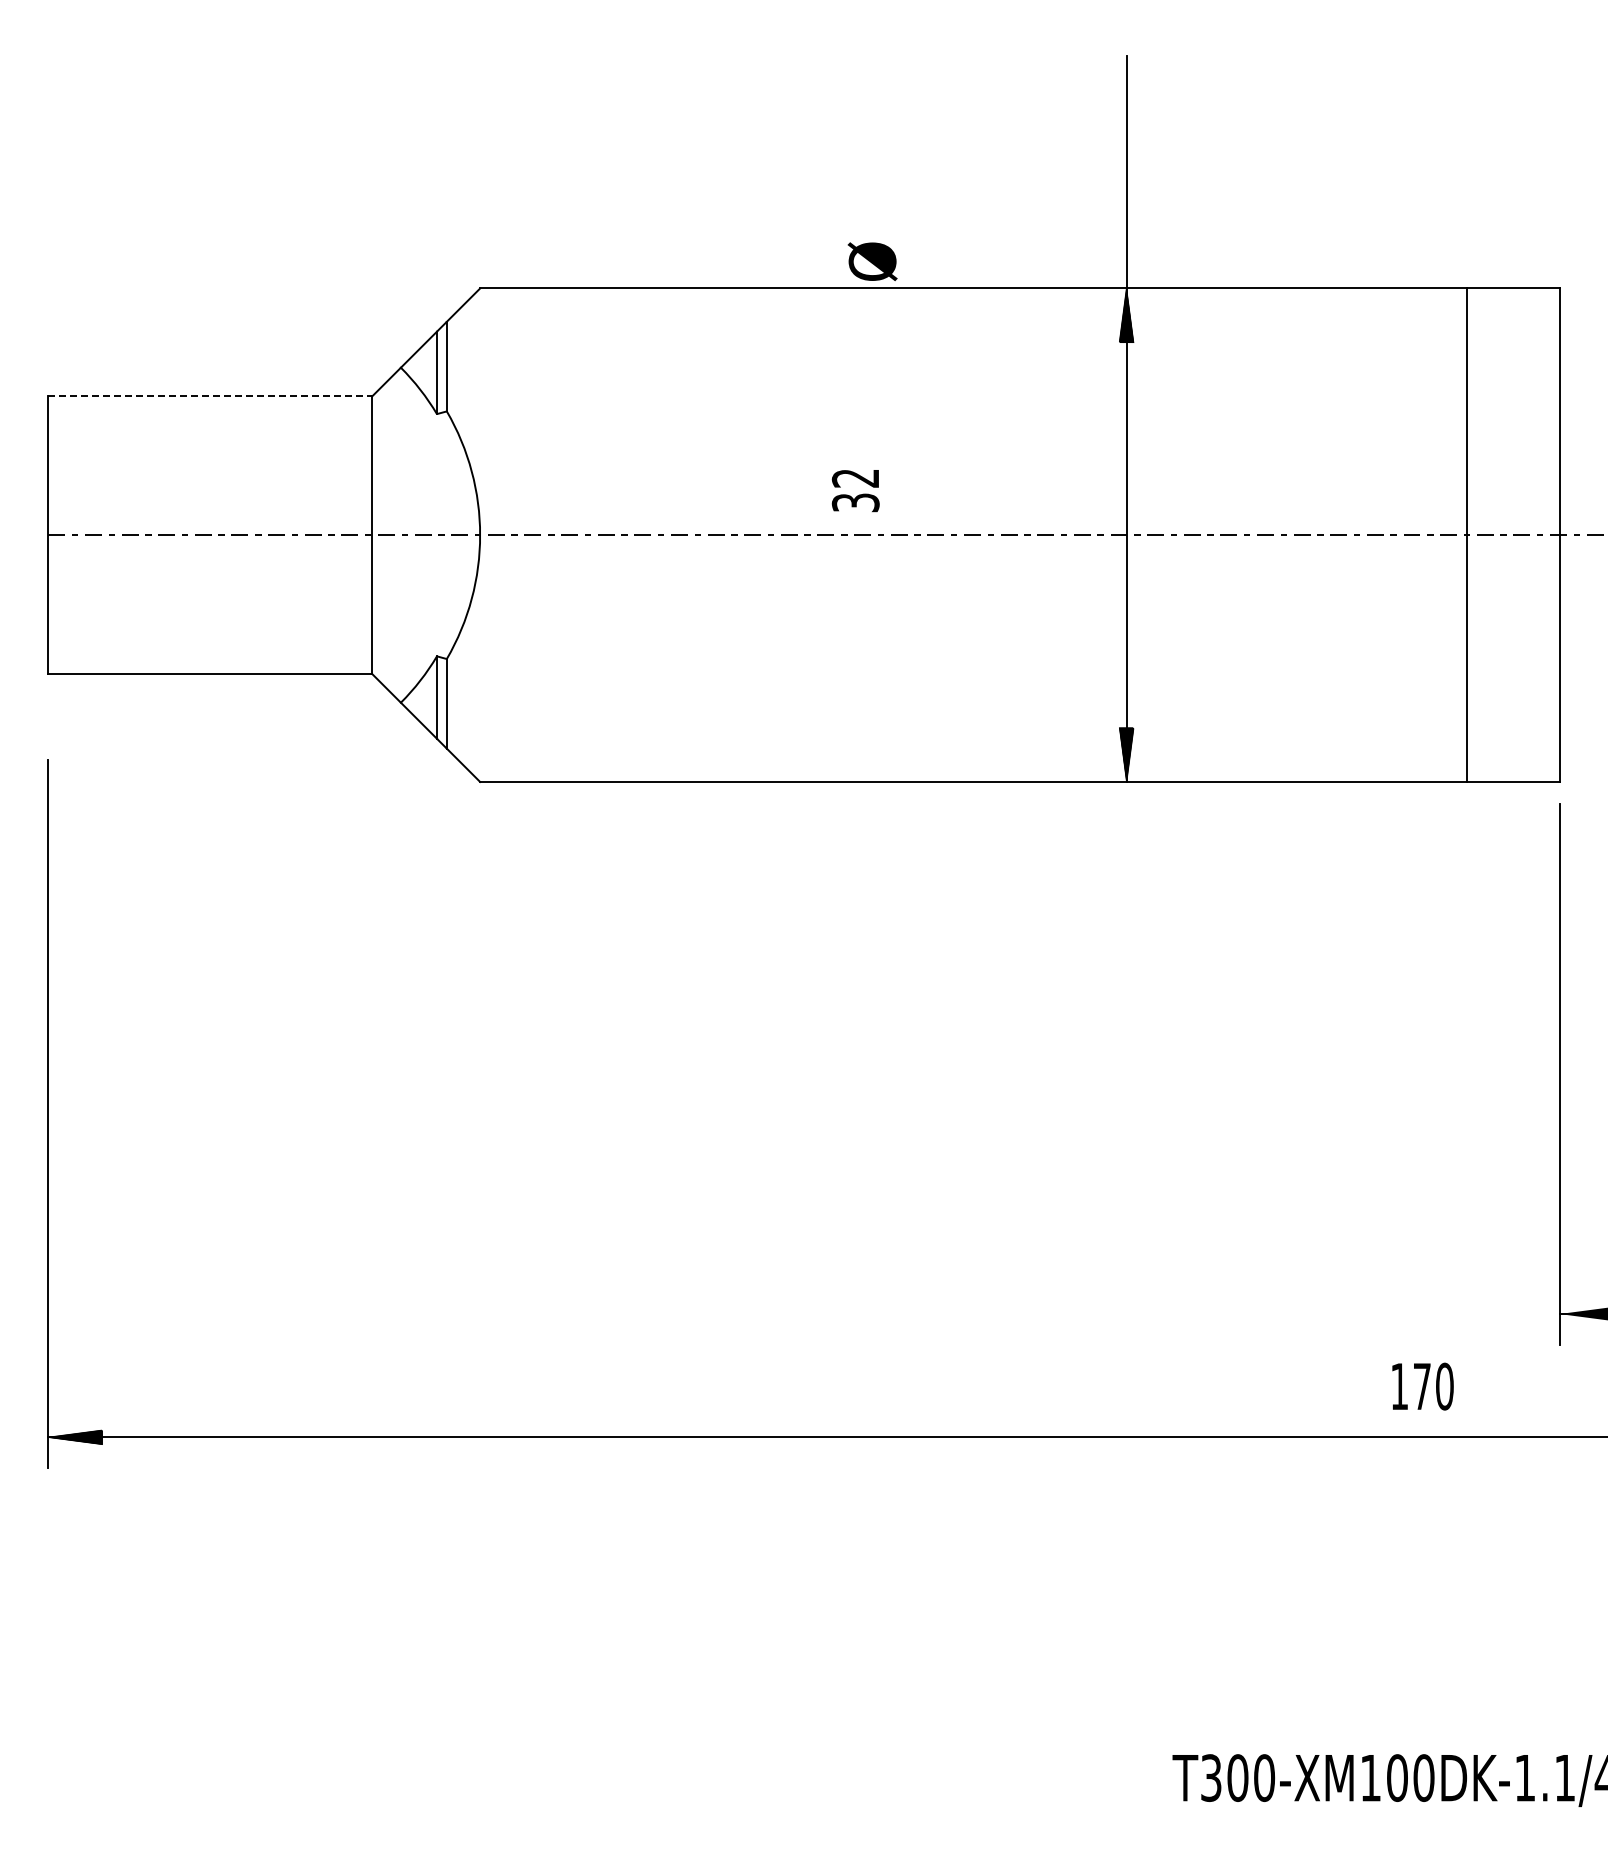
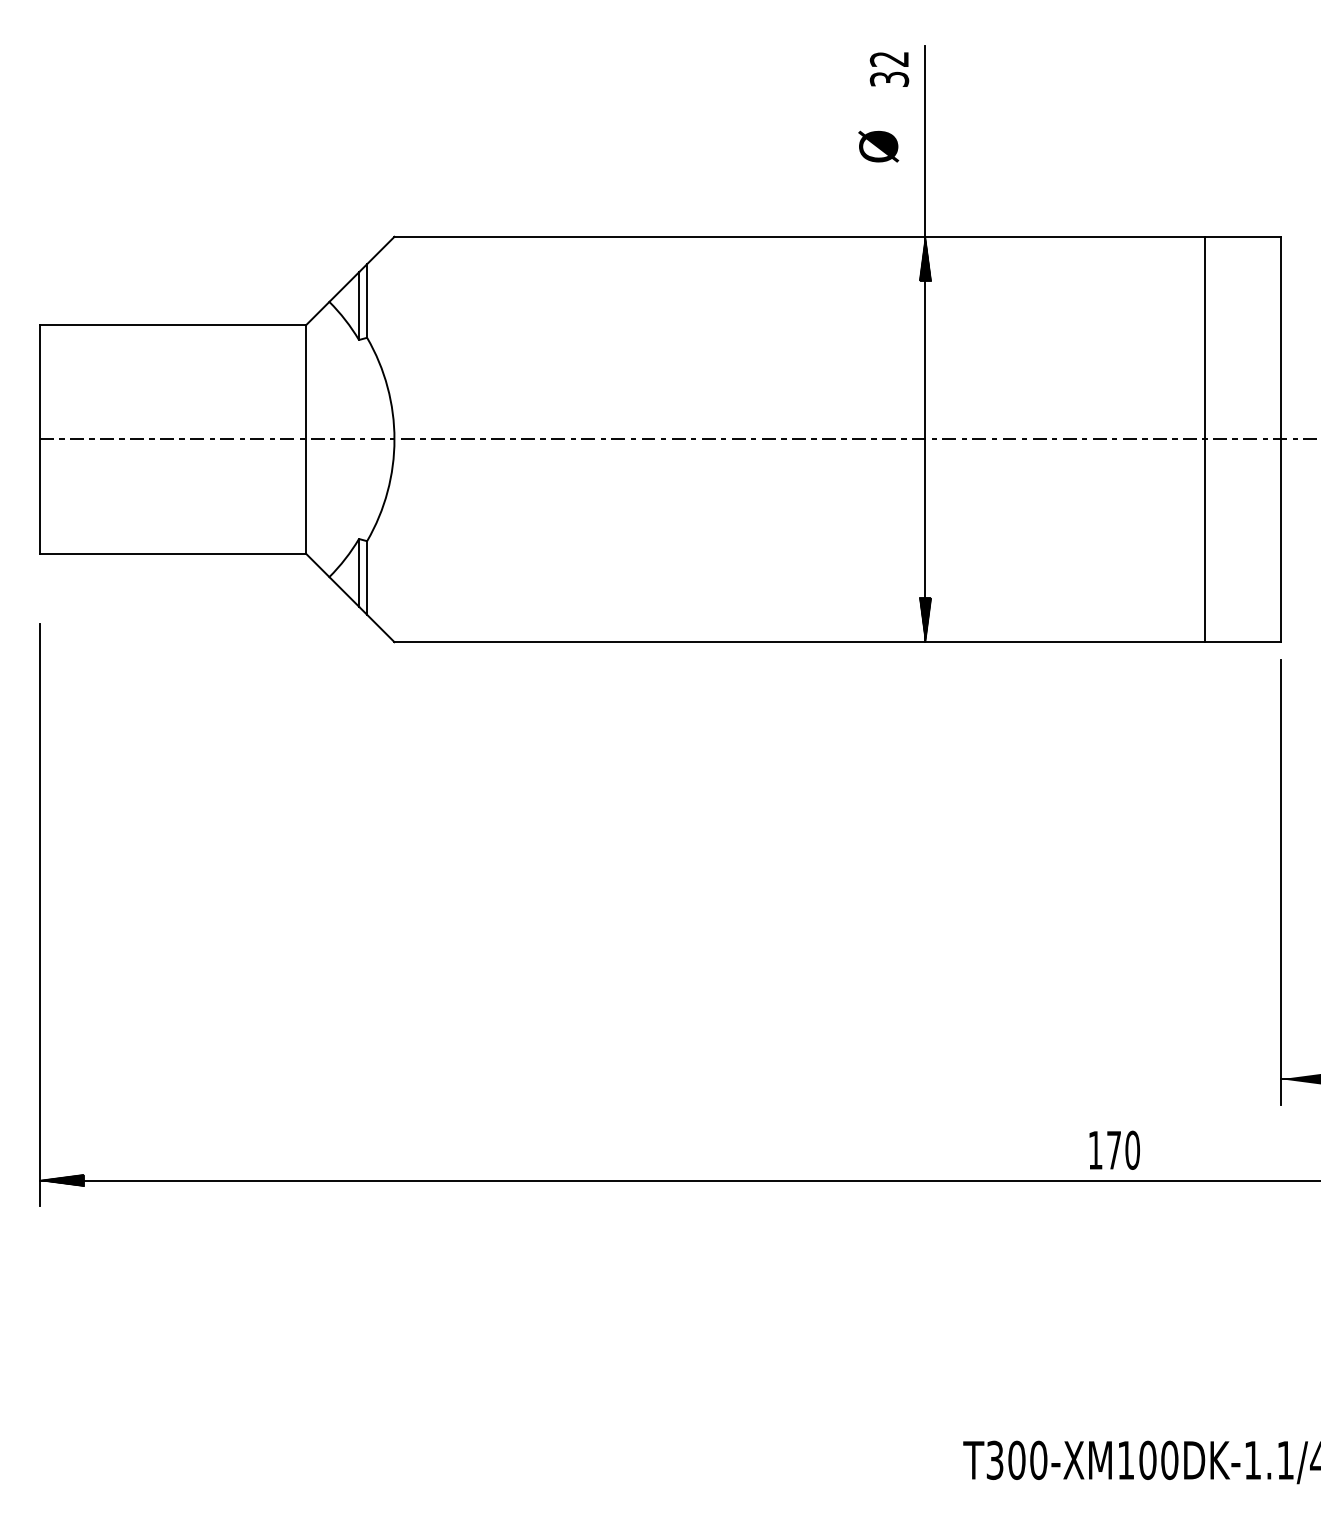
text: (872, 261) -> (878, 146), moved
line: (210, 396) -> (172, 325), dashed -> solid
text: (855, 491) -> (889, 70), moved
text: (1422, 1386) -> (1114, 1150), moved

